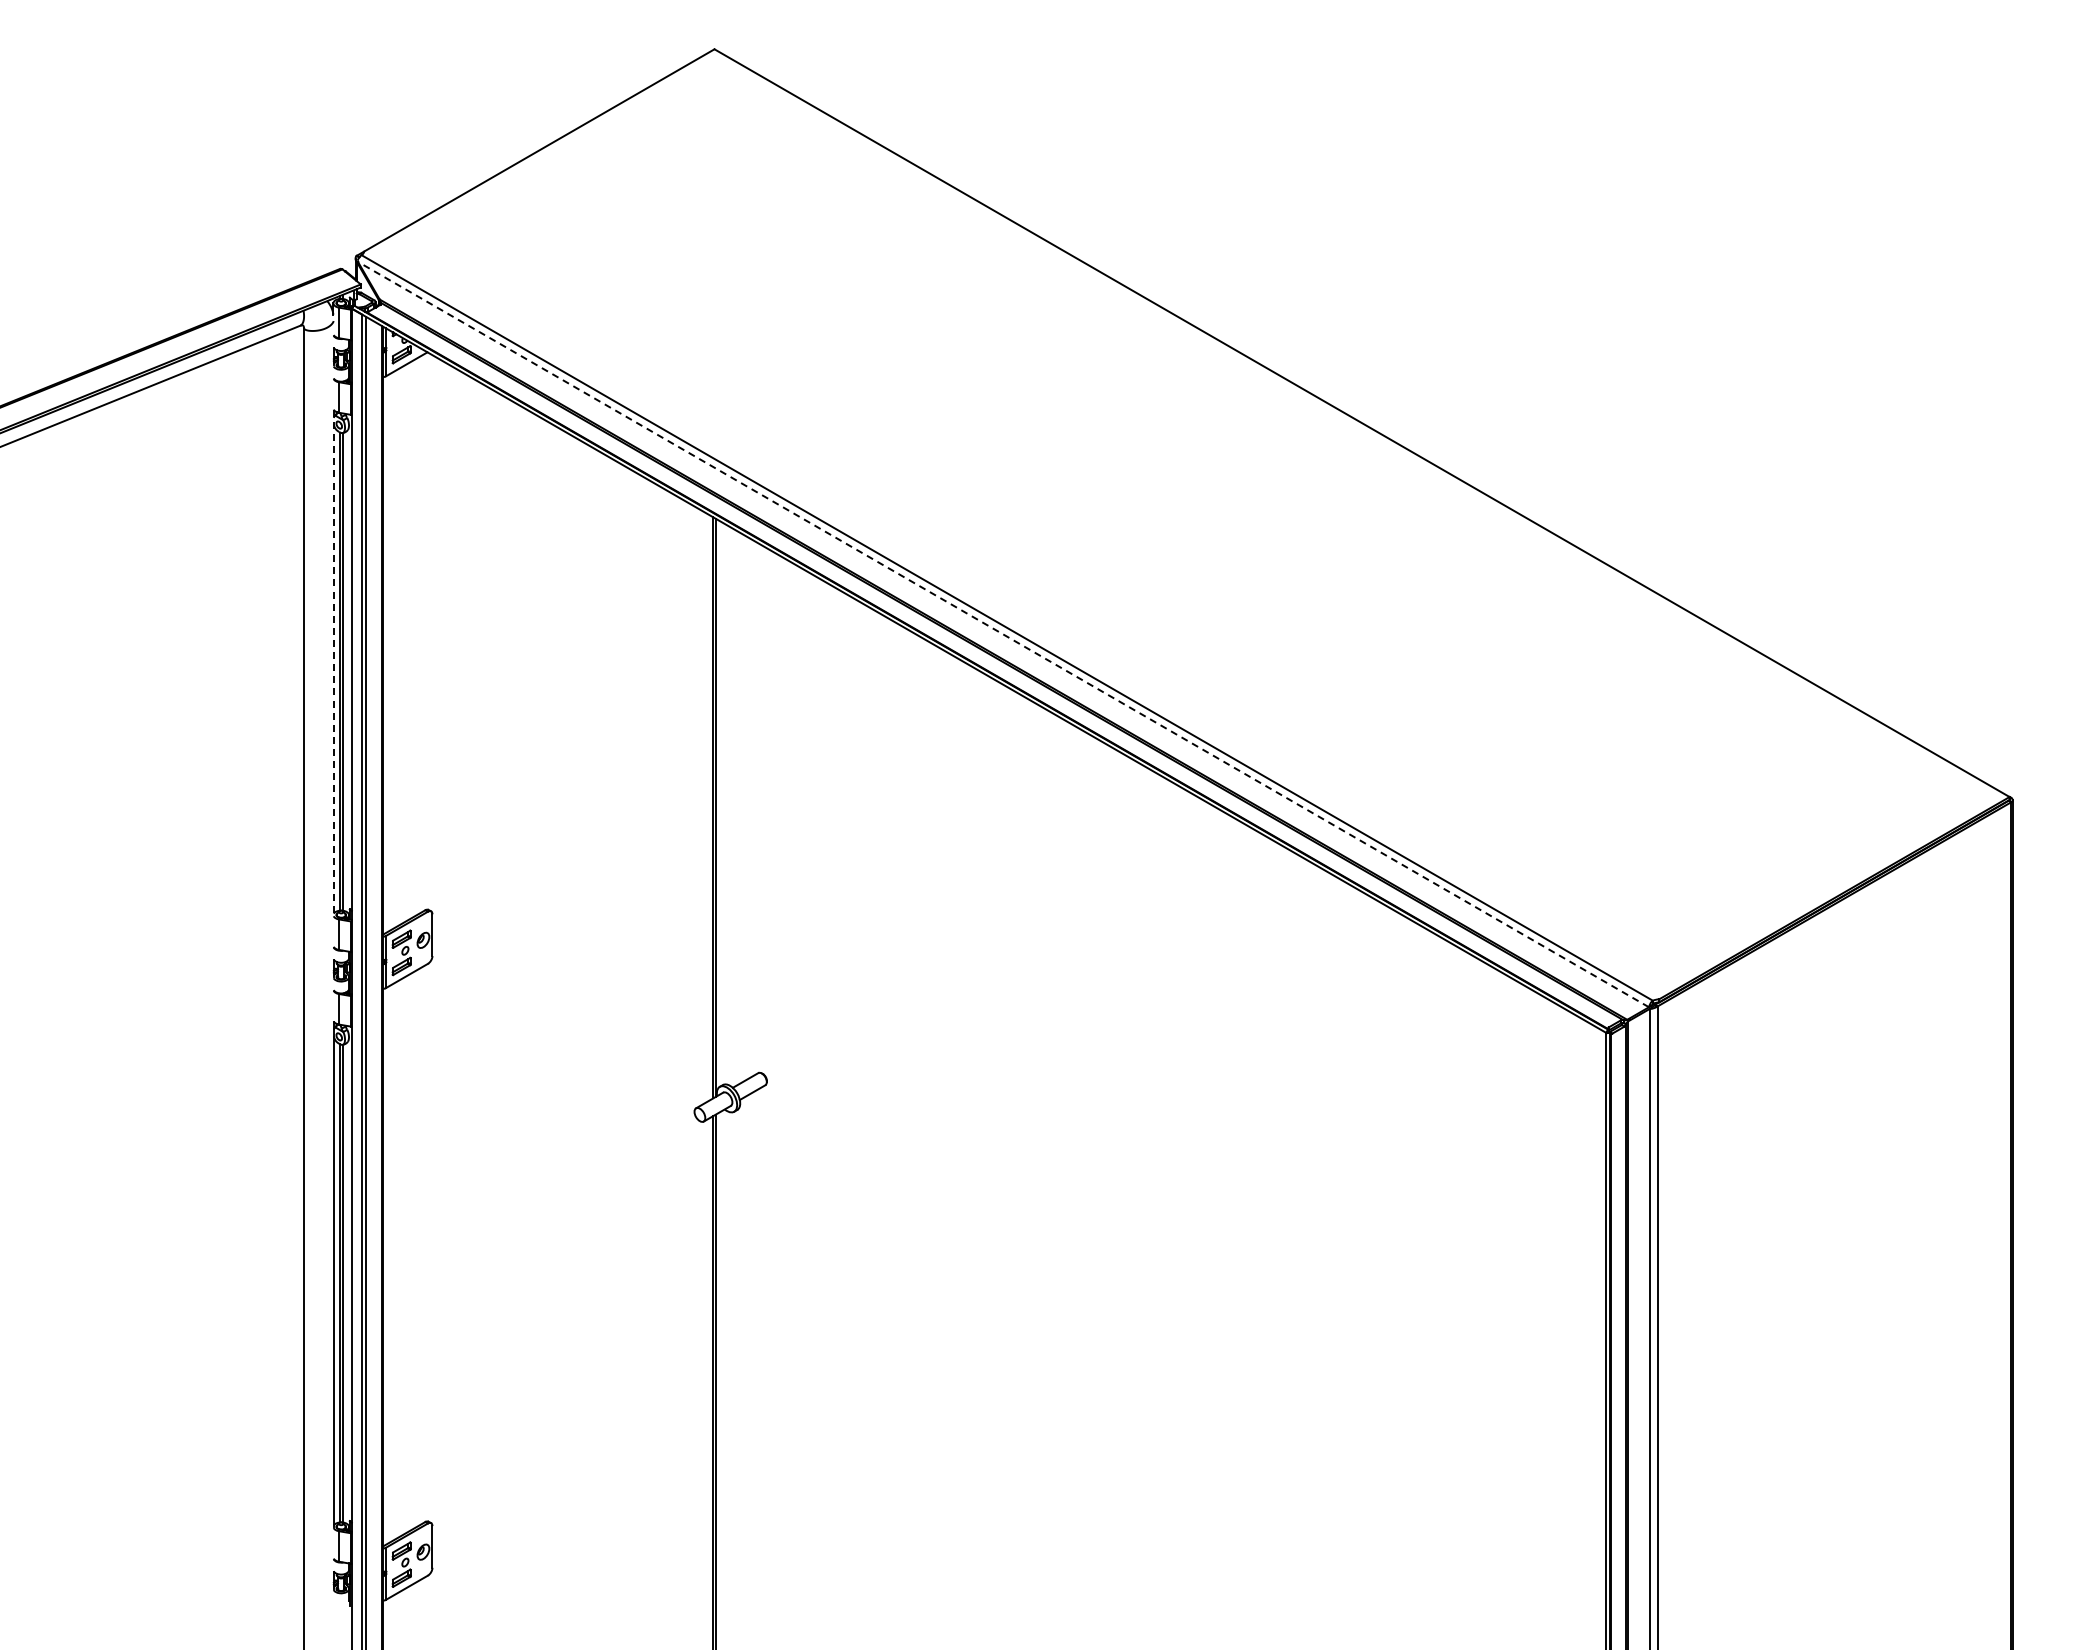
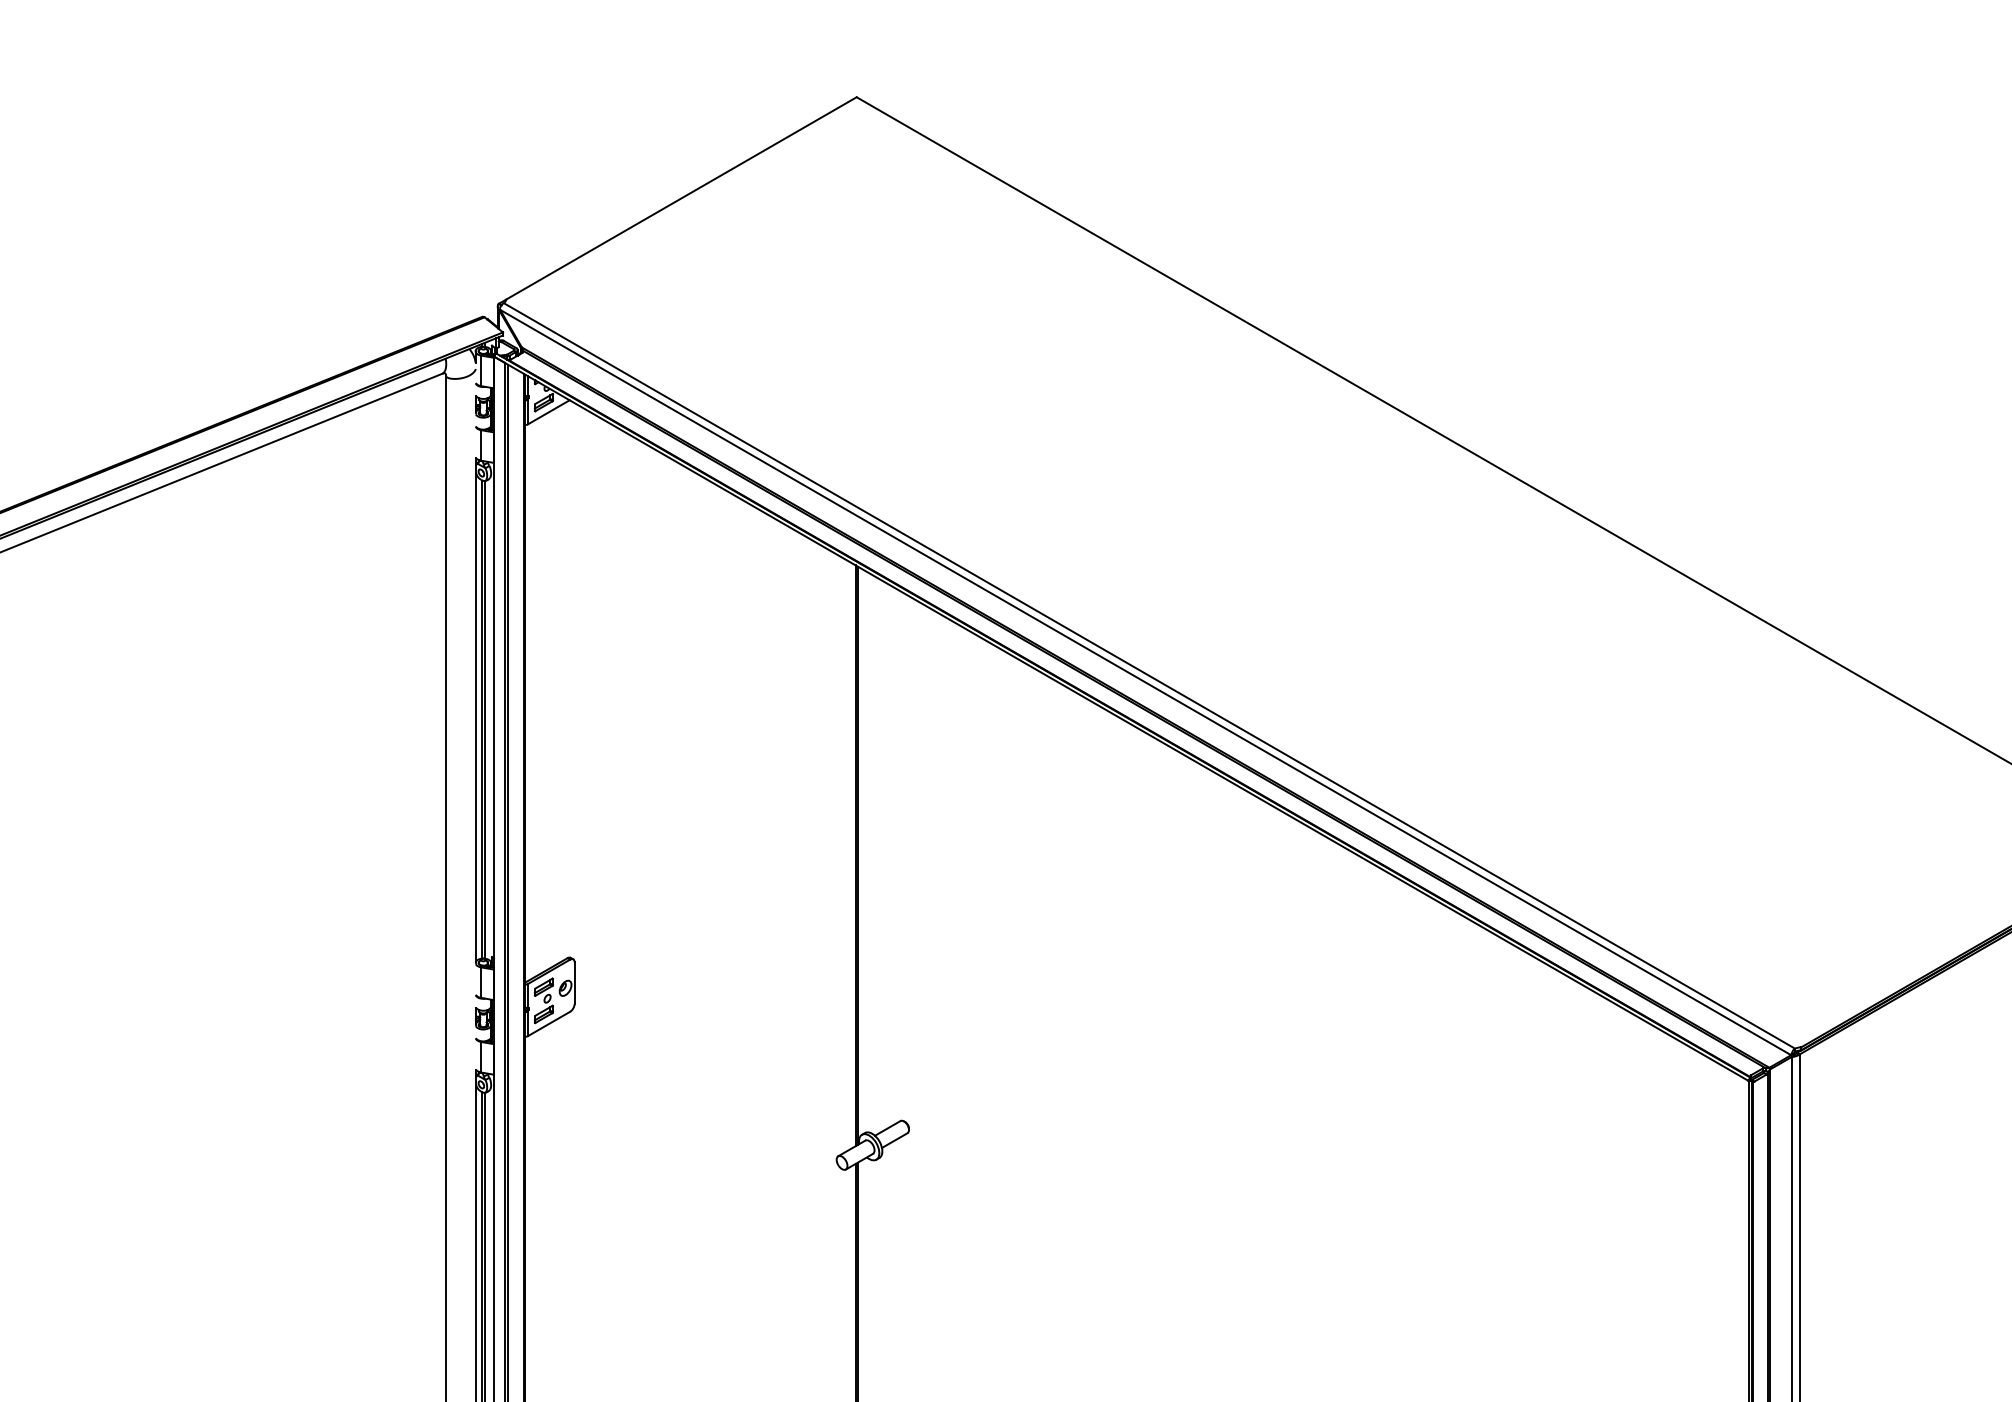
line: (1003, 634) -> (1145, 682), dashed -> solid
line: (333, 662) -> (475, 710), dashed -> solid

